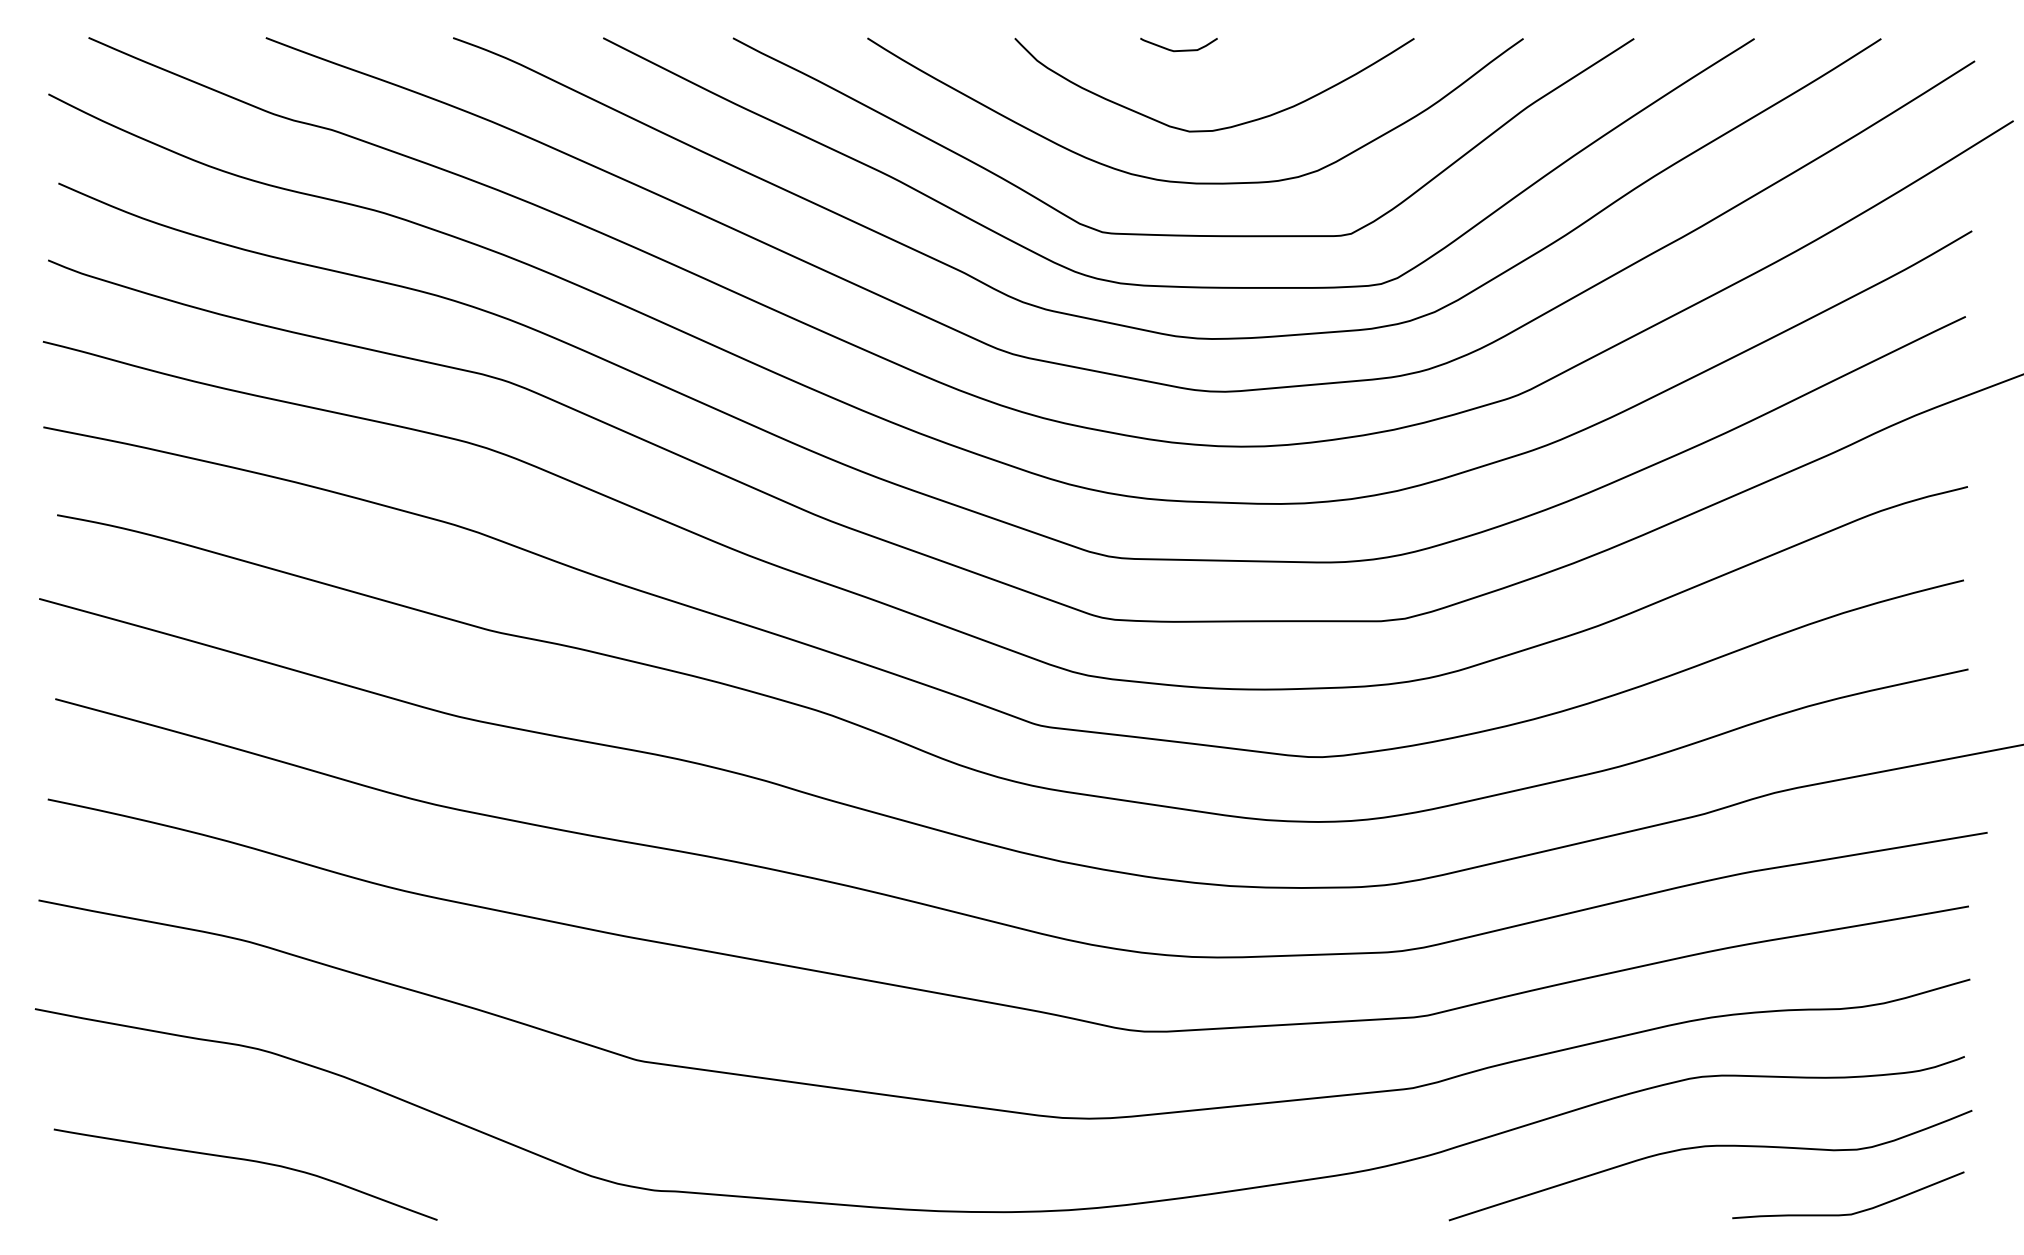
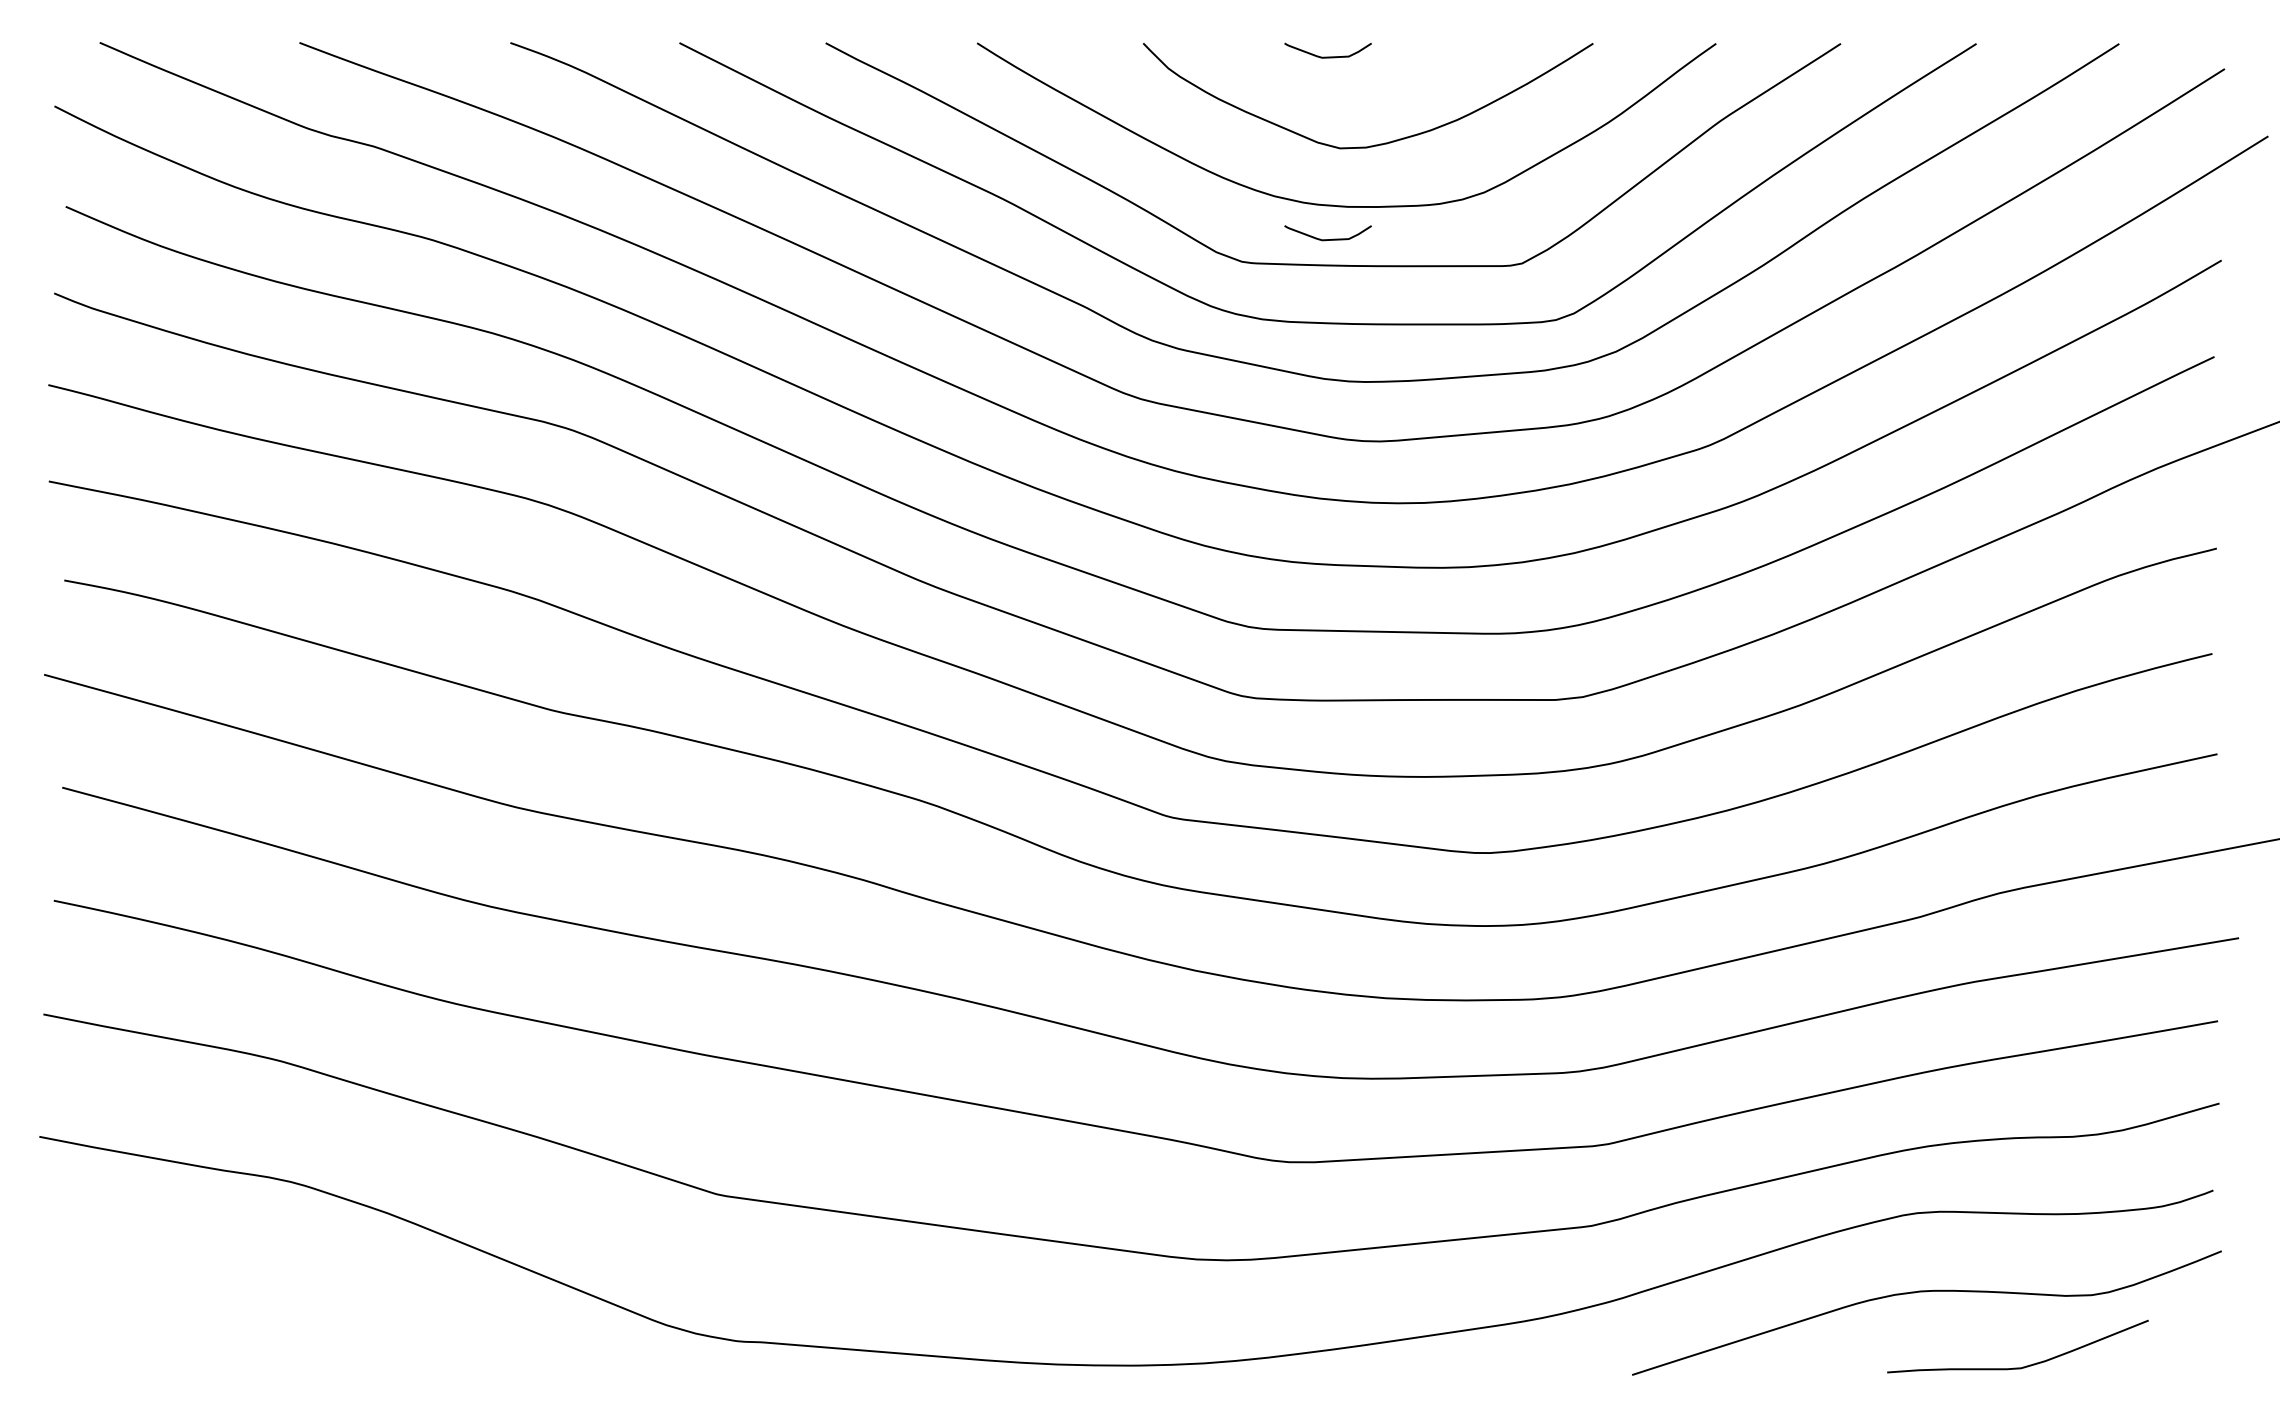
curve: (1178, 212) -> (1327, 239), added
curve: (248, 1161) -> (279, 1308), removed
curve: (1853, 1212) -> (2023, 1366), moved

